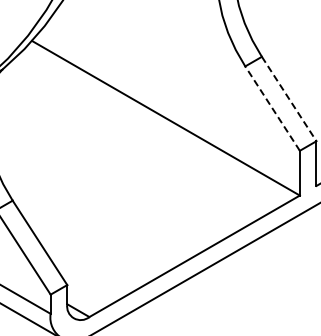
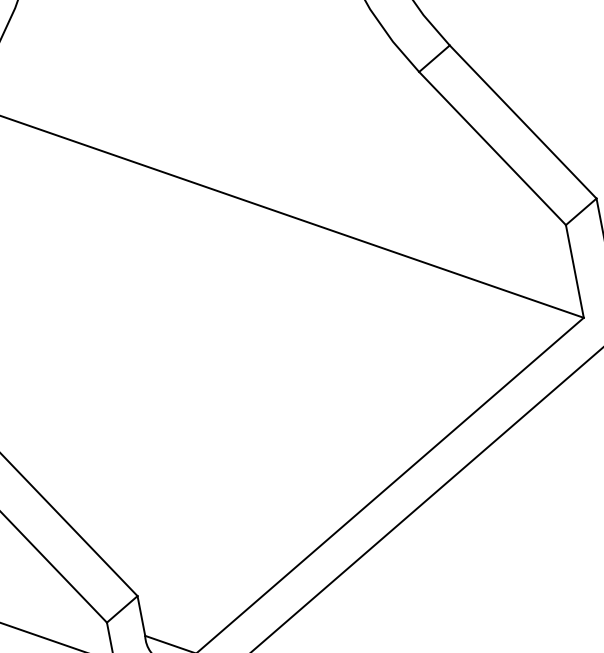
line: (289, 99) -> (523, 122), dashed -> solid
line: (272, 108) -> (492, 148), dashed -> solid

